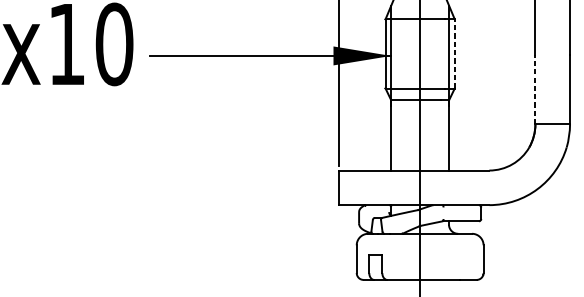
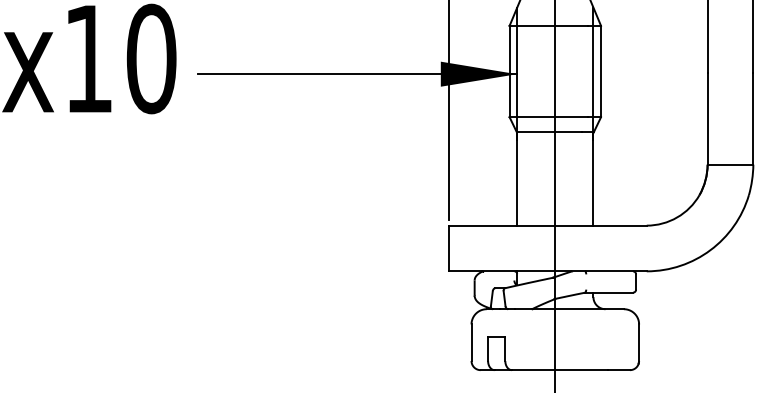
line: (455, 53) -> (601, 71), dashed -> solid
line: (535, 90) -> (707, 119), dashed -> solid

